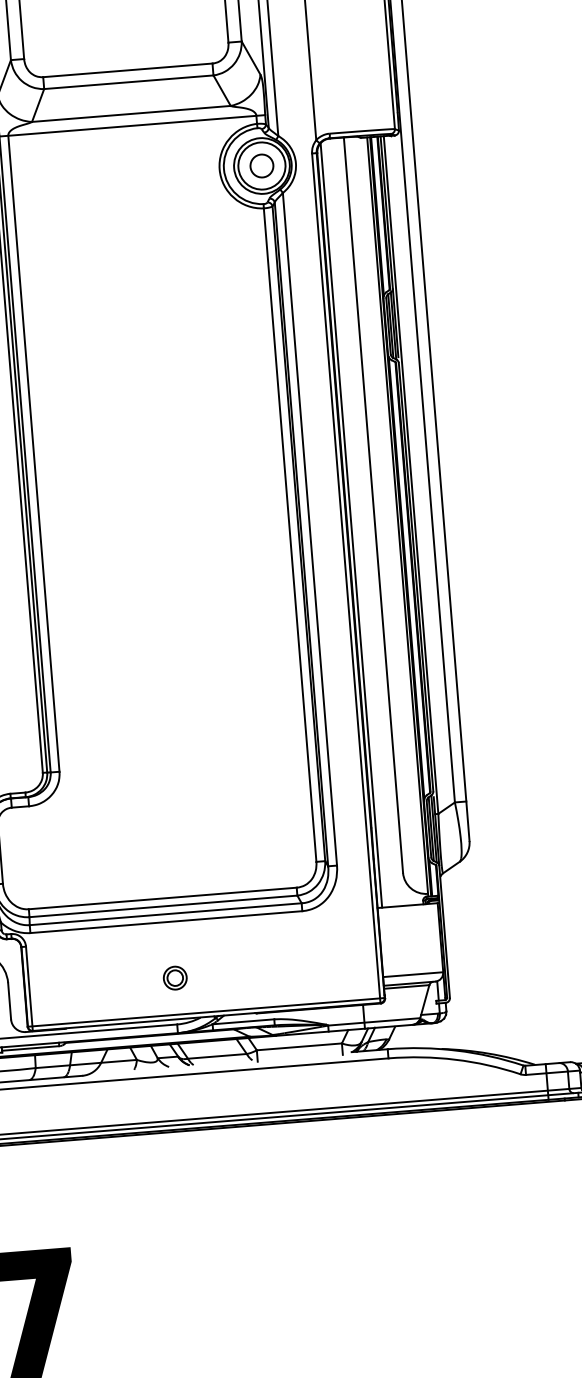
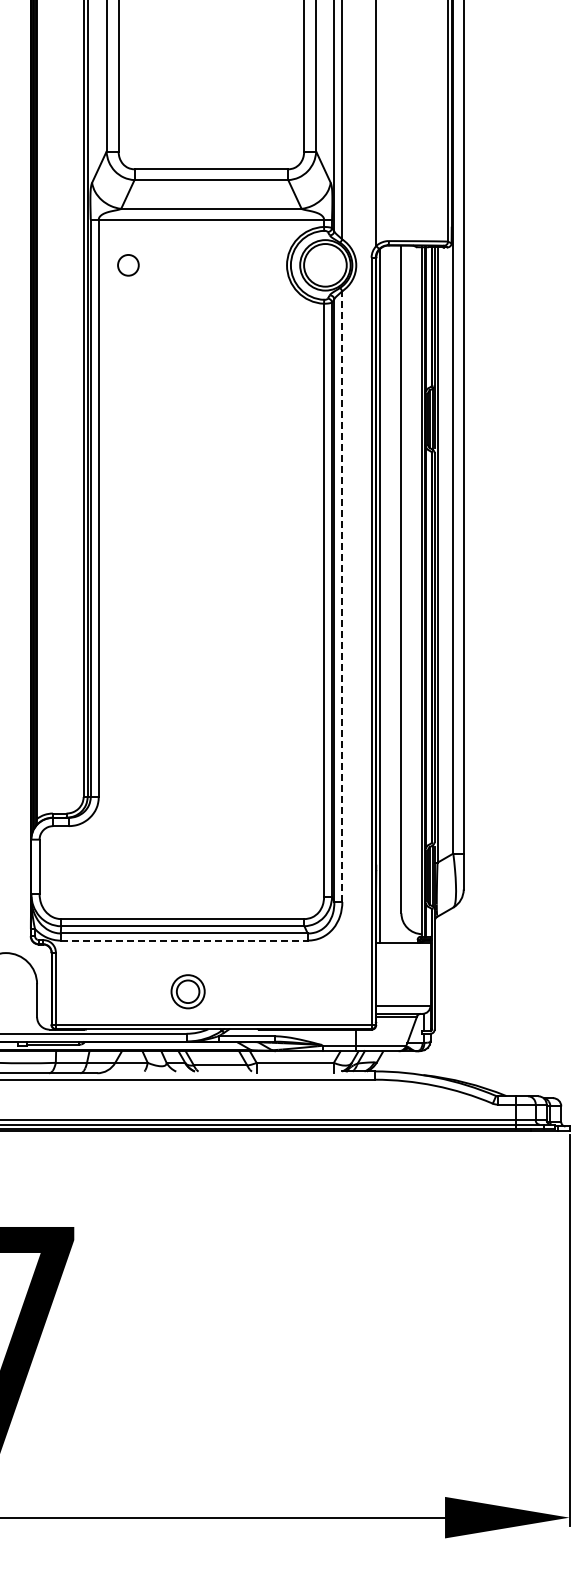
circle: (262, 166) -> (128, 265), moved
line: (310, 529) -> (342, 596), solid -> dashed
line: (166, 921) -> (184, 940), solid -> dashed
part: (175, 977) -> (188, 991), size x1.6

